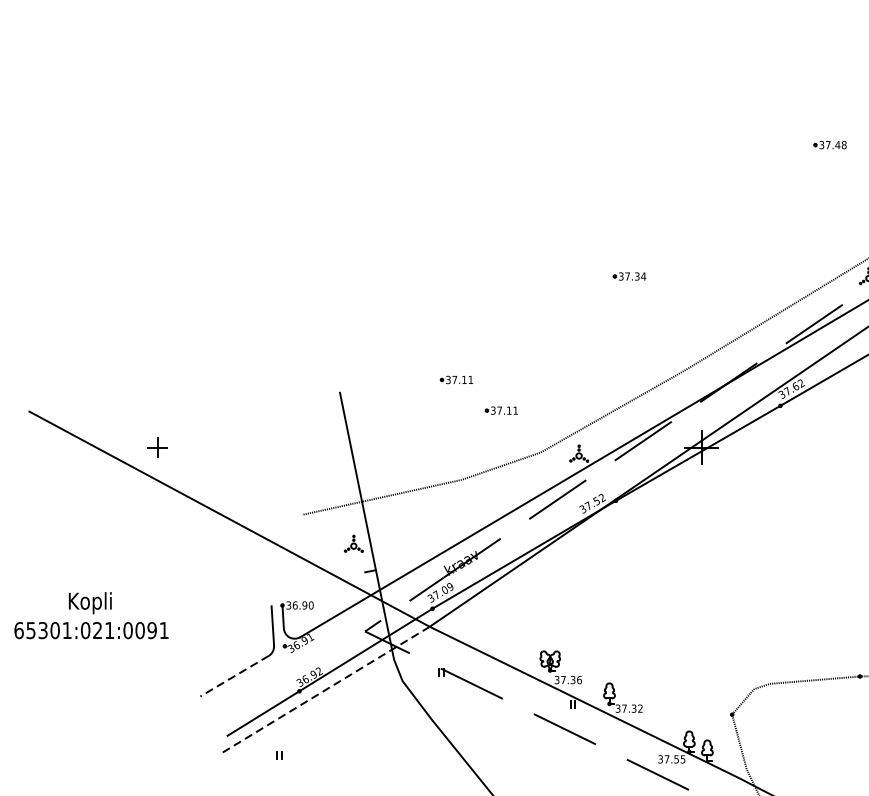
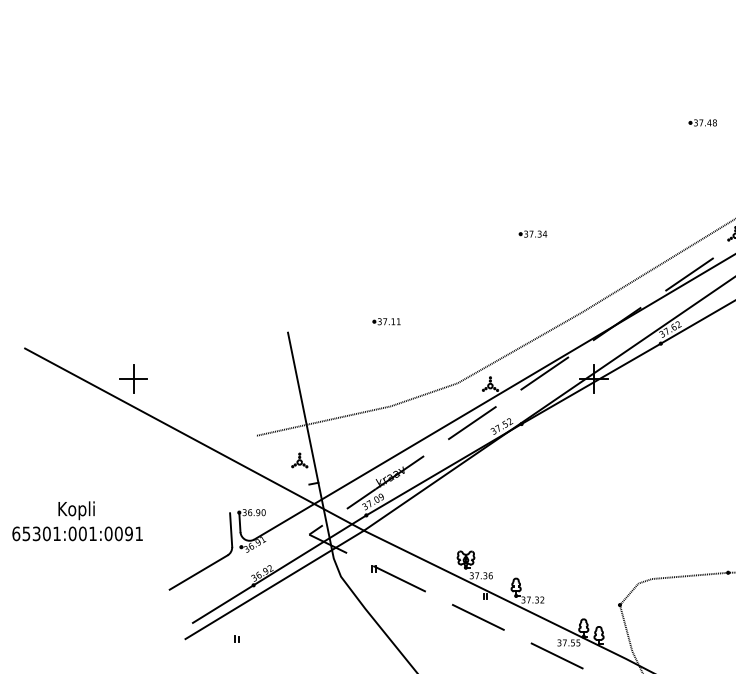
part: (501, 410) -> (424, 347), removed
part: (157, 447) -> (133, 378), size x1.67
text: (97, 630) -> (82, 533), 65301:021:0091 -> 65301:001:0091
line: (234, 676) -> (198, 572), dashed -> solid
line: (324, 691) -> (274, 585), dashed -> solid

